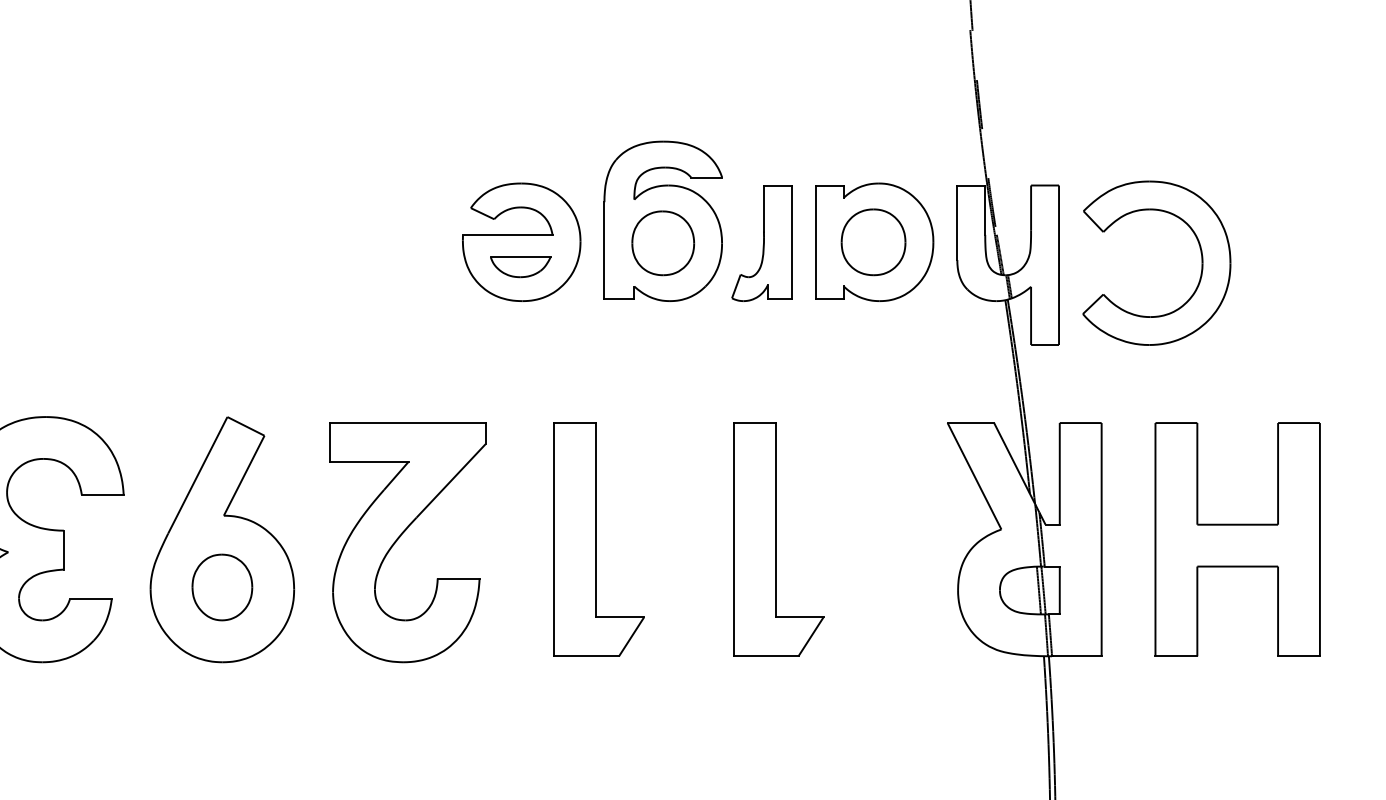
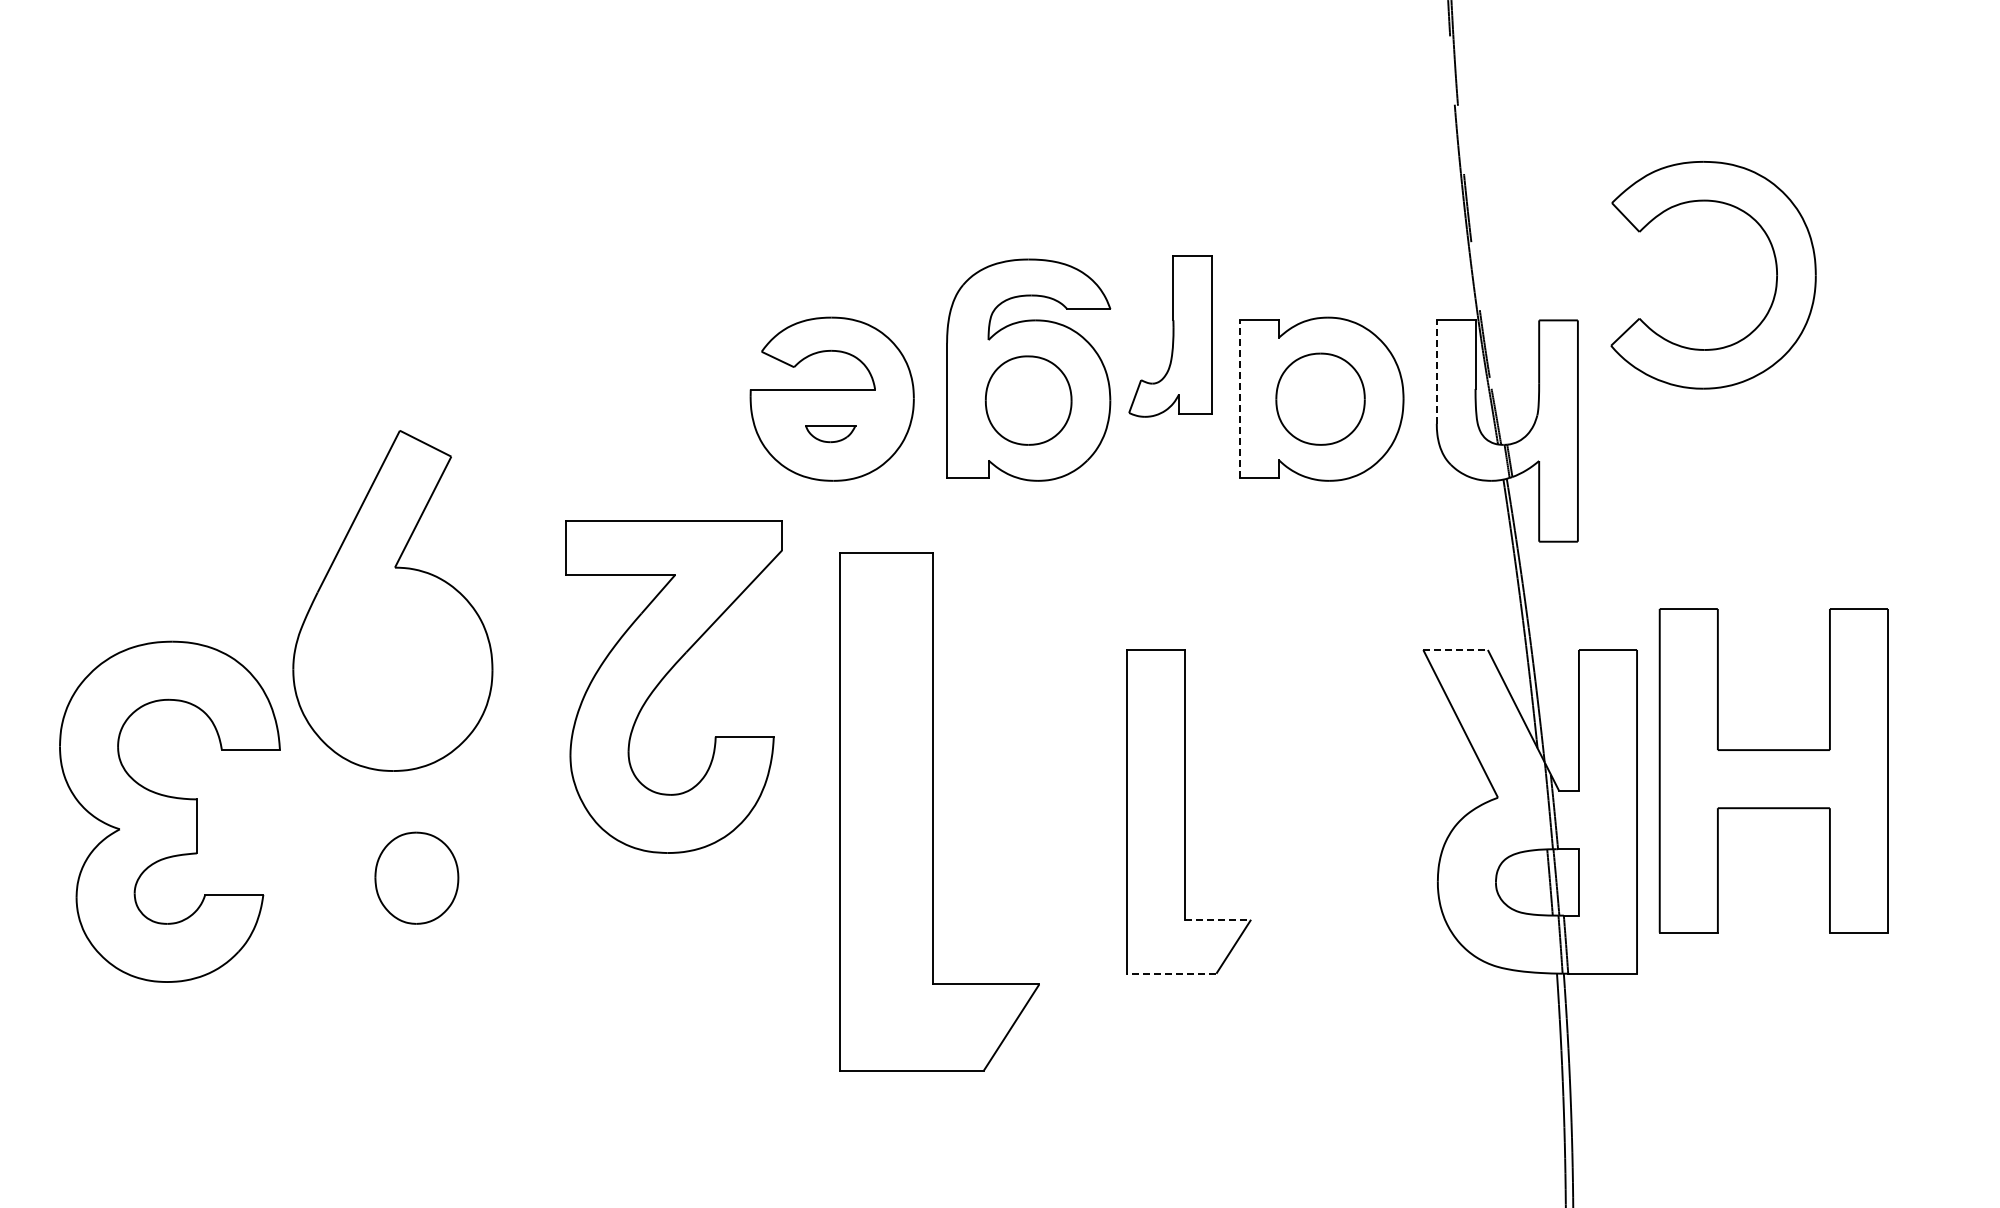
line: (957, 223) -> (1436, 372), solid -> dashed
line: (815, 242) -> (1240, 399), solid -> dashed
part: (761, 243) -> (1170, 336), moved
part: (520, 267) -> (830, 433), size x0.6
part: (1201, 268) -> (1775, 282), moved
line: (971, 423) -> (1456, 650), solid -> dashed
part: (401, 535) -> (665, 677), moved
part: (222, 539) -> (392, 600), moved
part: (598, 539) -> (939, 811), size x1.6
part: (1237, 539) -> (1773, 770), moved
line: (800, 617) -> (1218, 919), solid -> dashed
line: (766, 656) -> (1171, 973), solid -> dashed

